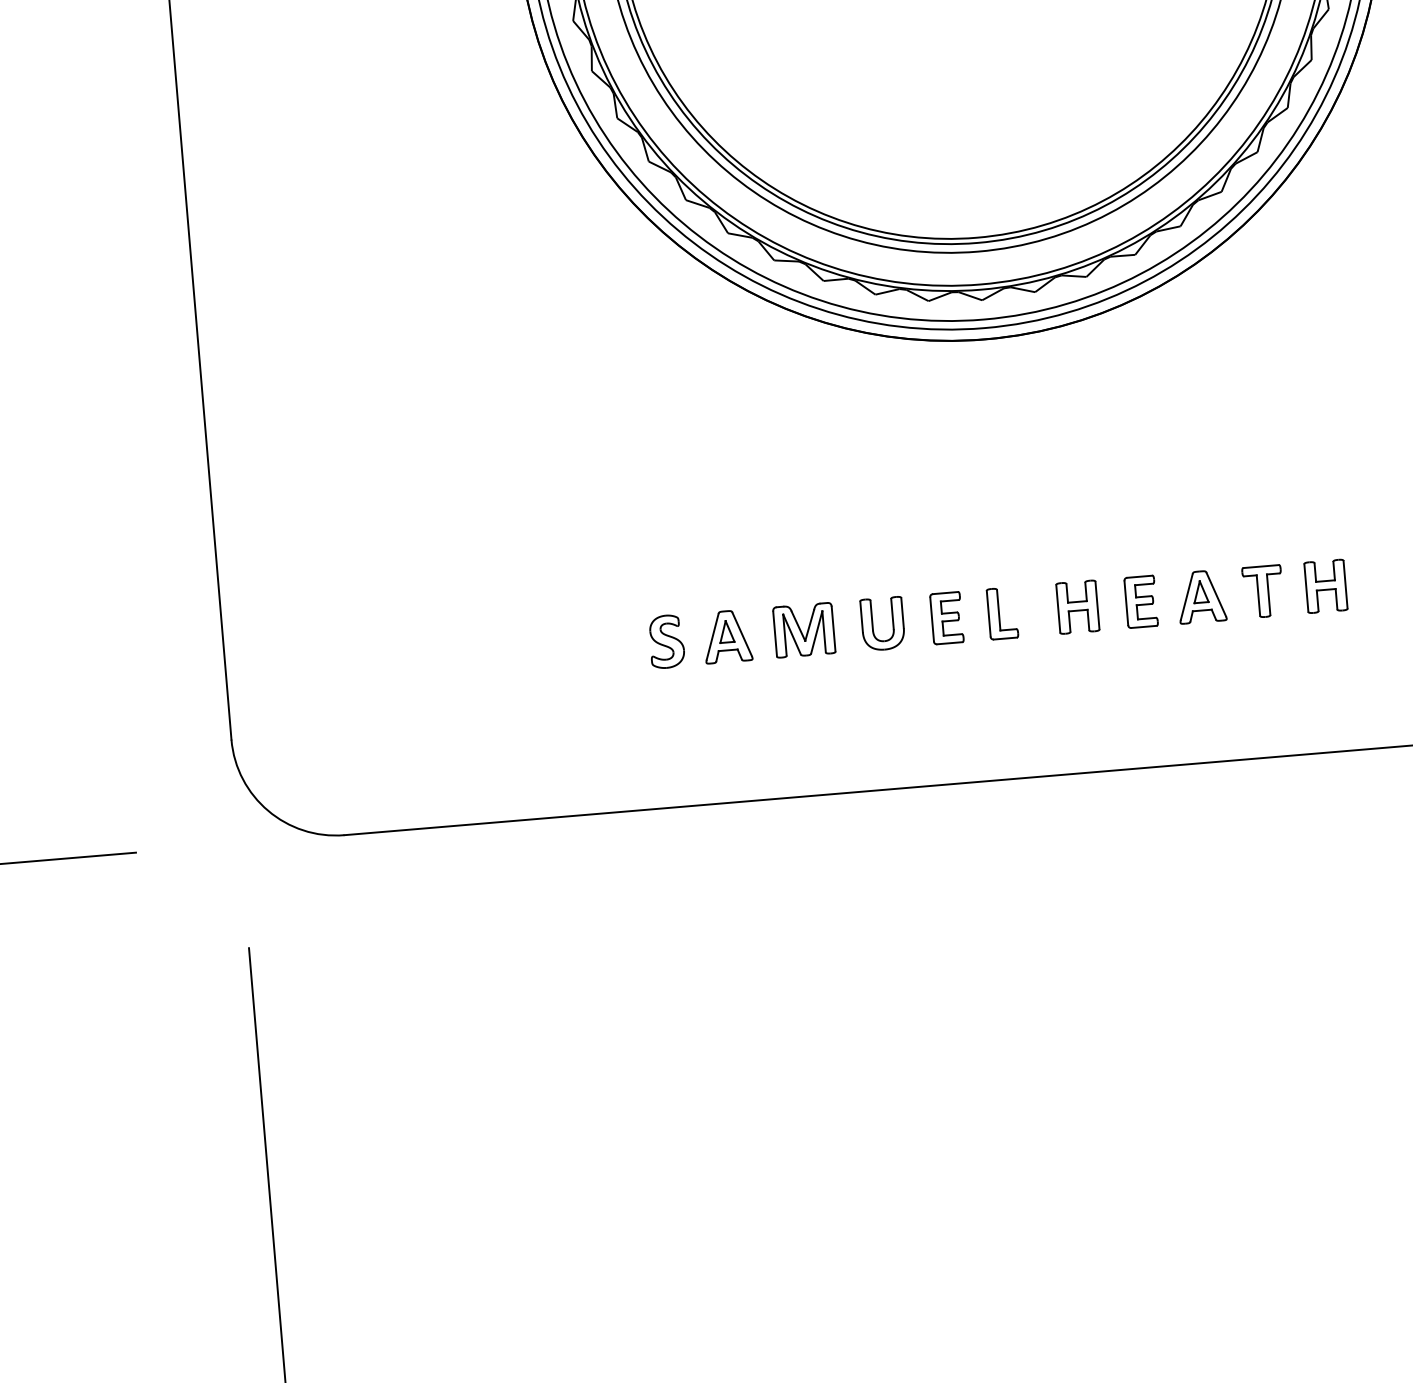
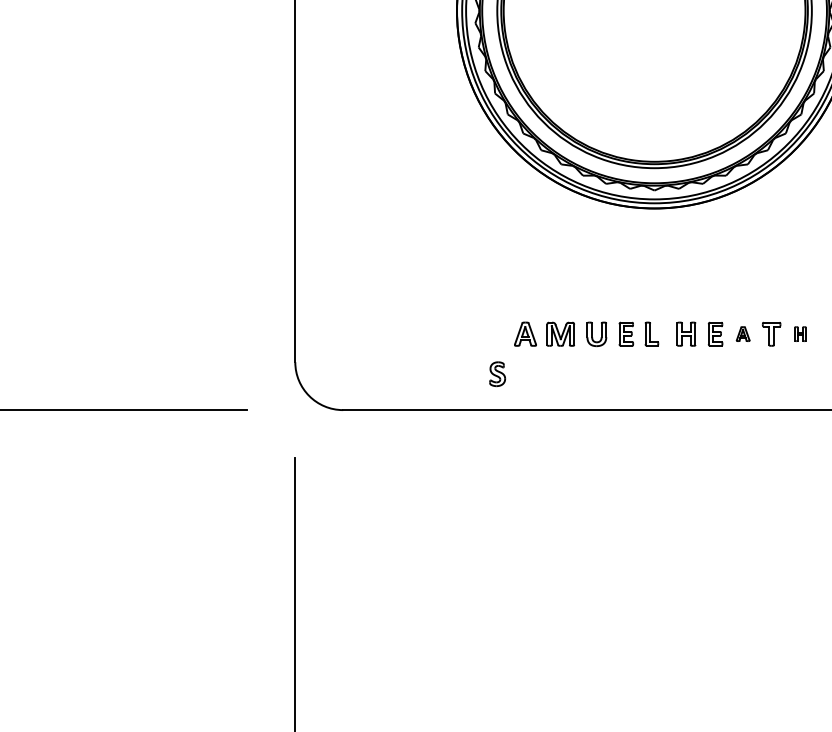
part: (1325, 584) -> (800, 333), size x0.6
part: (1199, 595) -> (742, 333), size x0.6
part: (666, 642) -> (497, 374), moved

